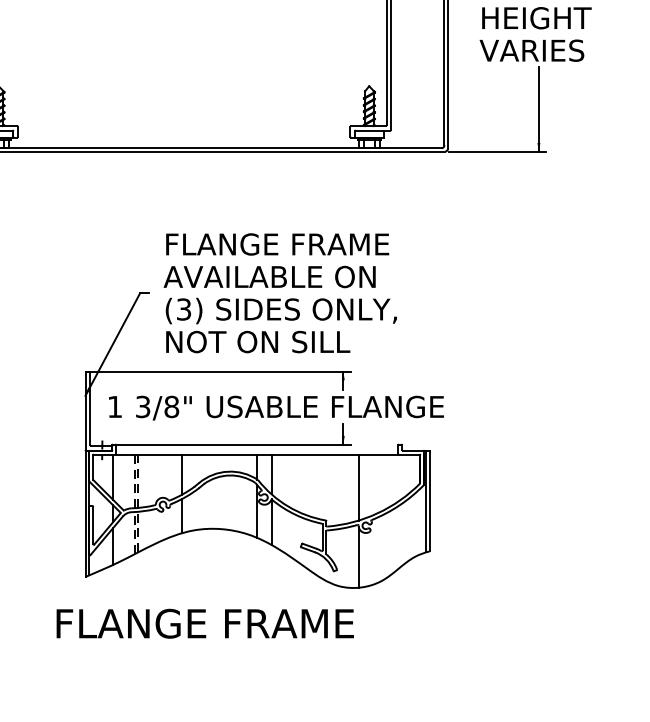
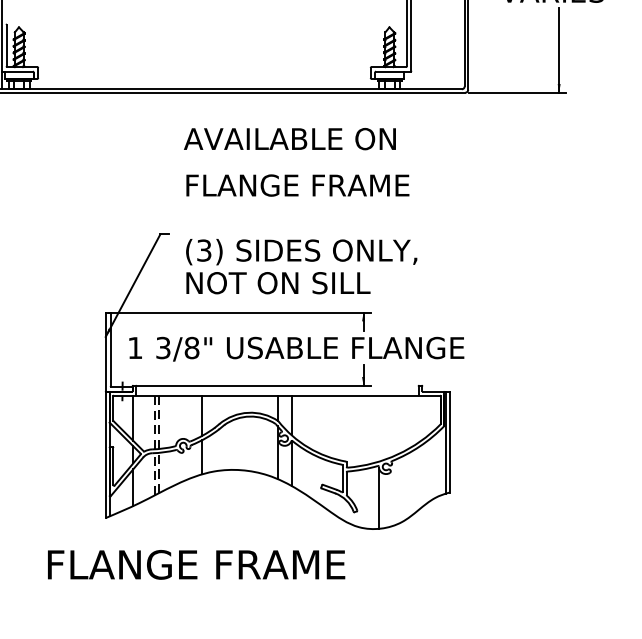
text: (269, 276) -> (289, 138), moved
line: (358, 487) -> (378, 428), removed
text: (204, 623) -> (195, 564), moved

